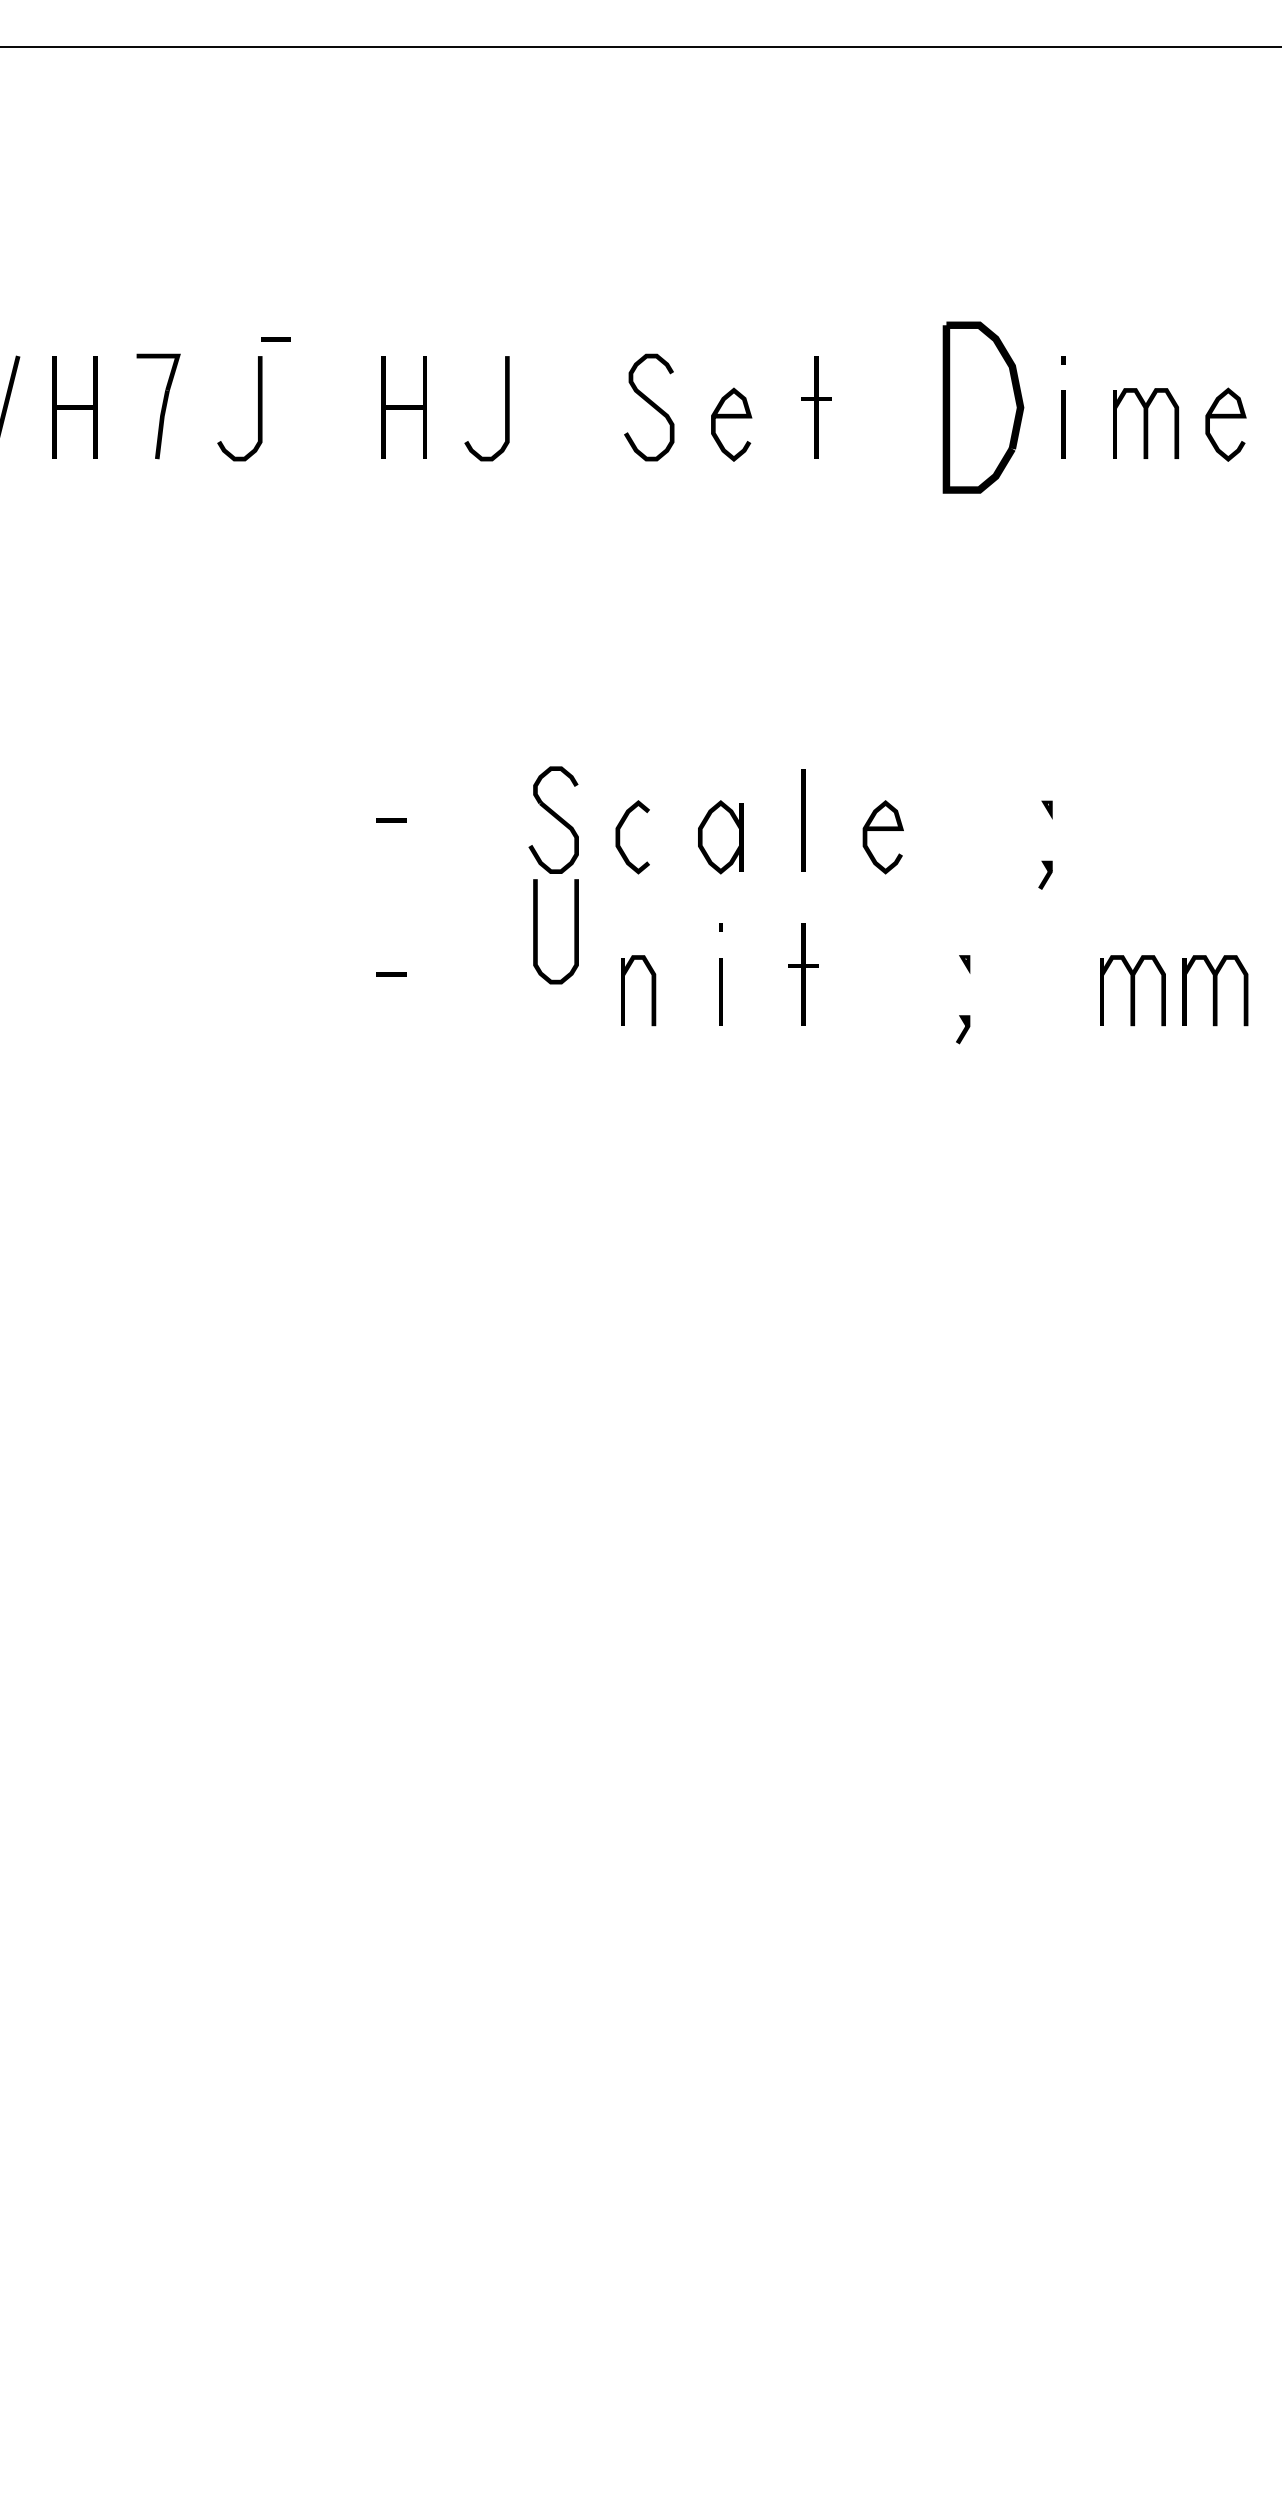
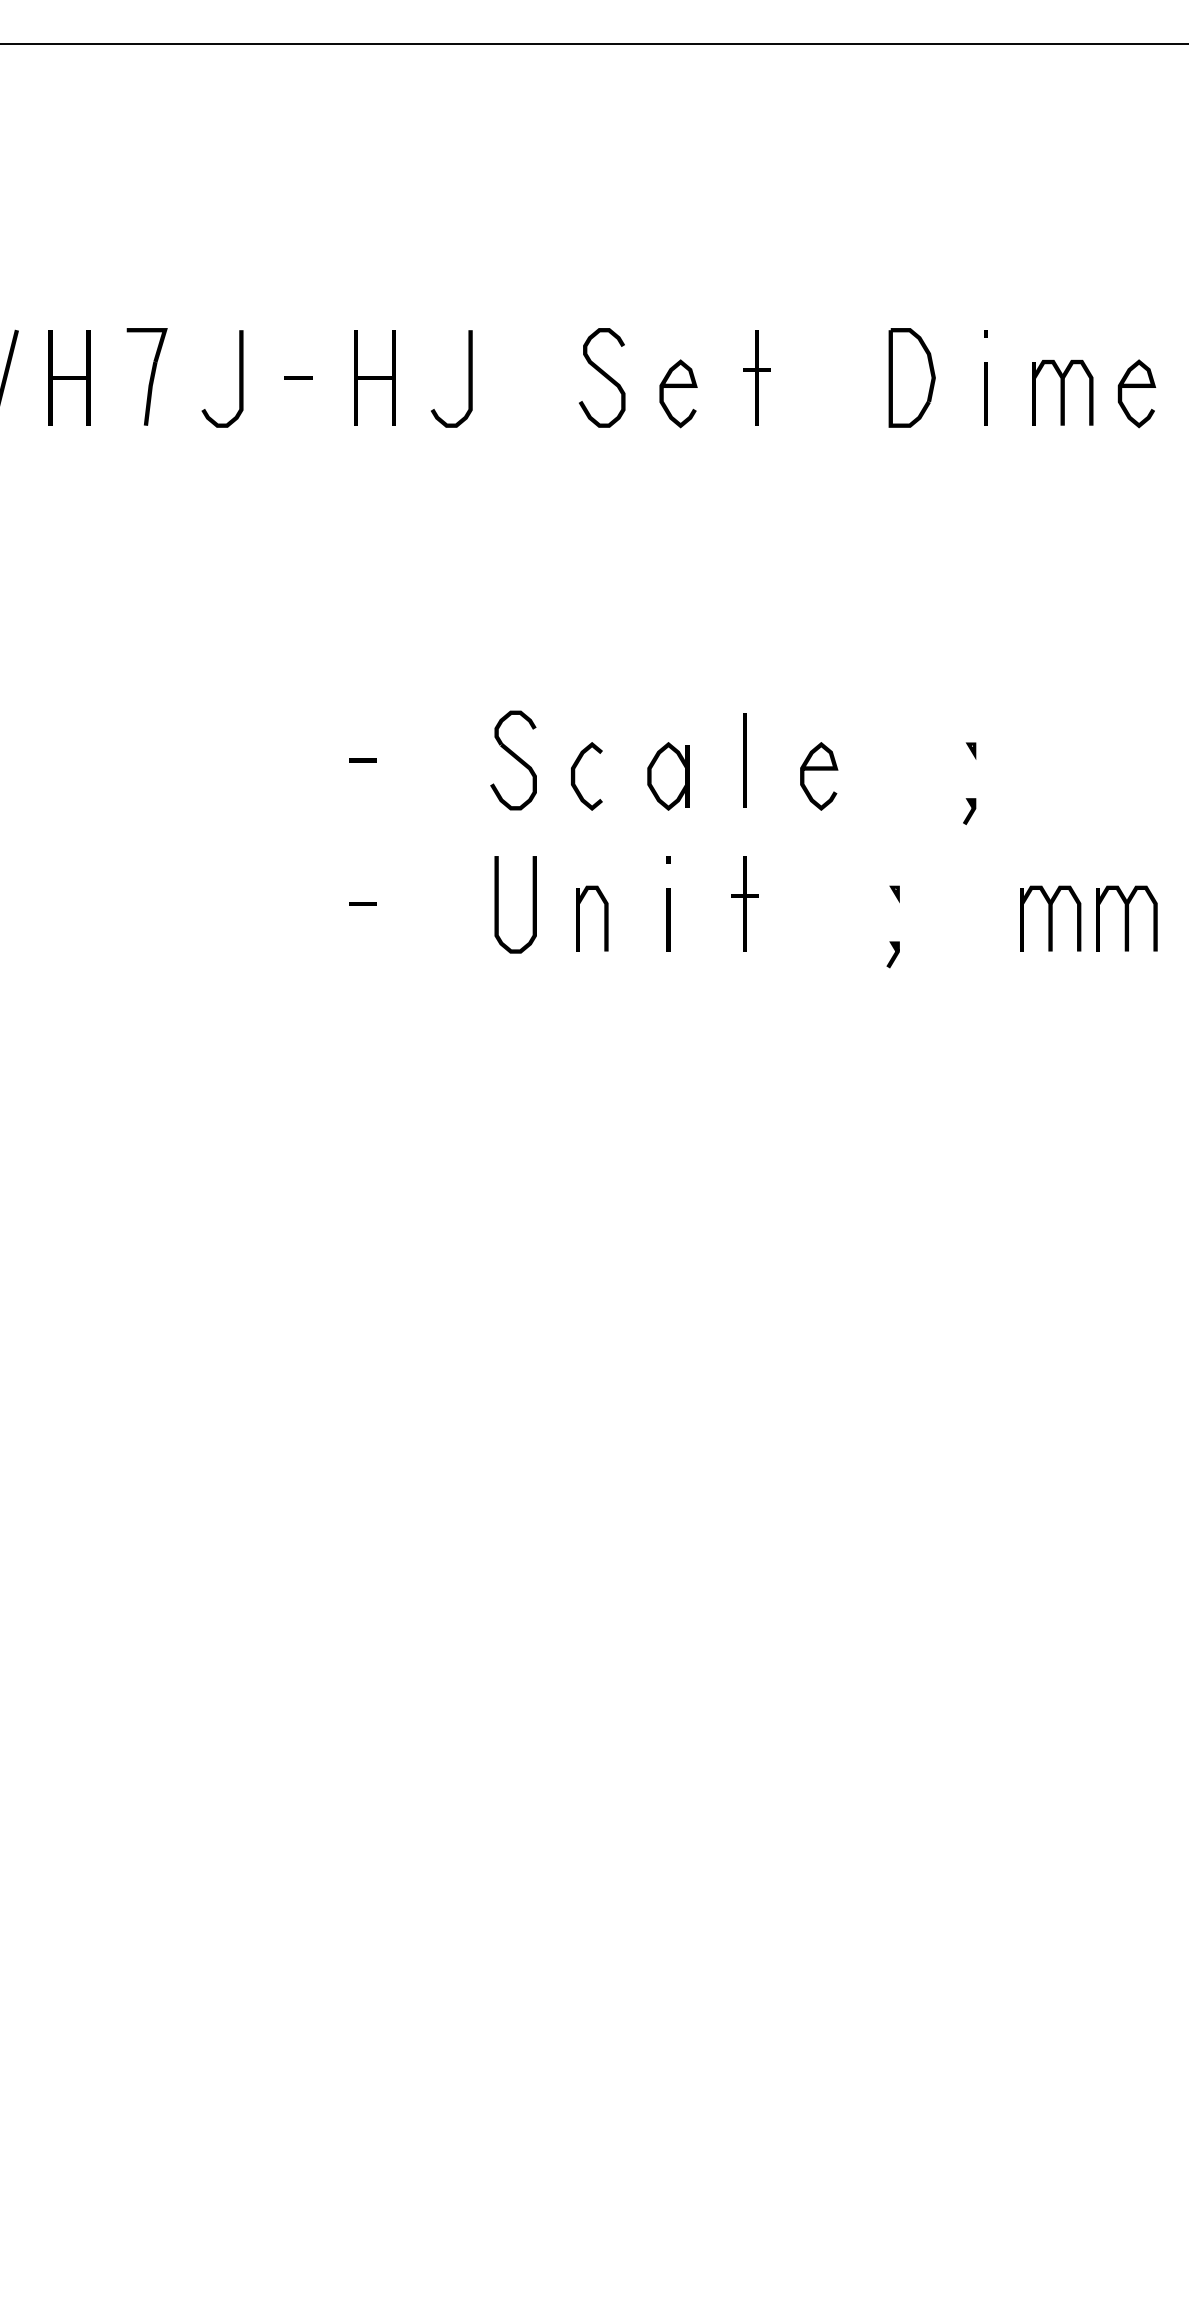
line: (275, 339) -> (298, 377), moved
part: (983, 407) -> (912, 377), size x0.62
curve: (537, 931) -> (498, 904), moved

